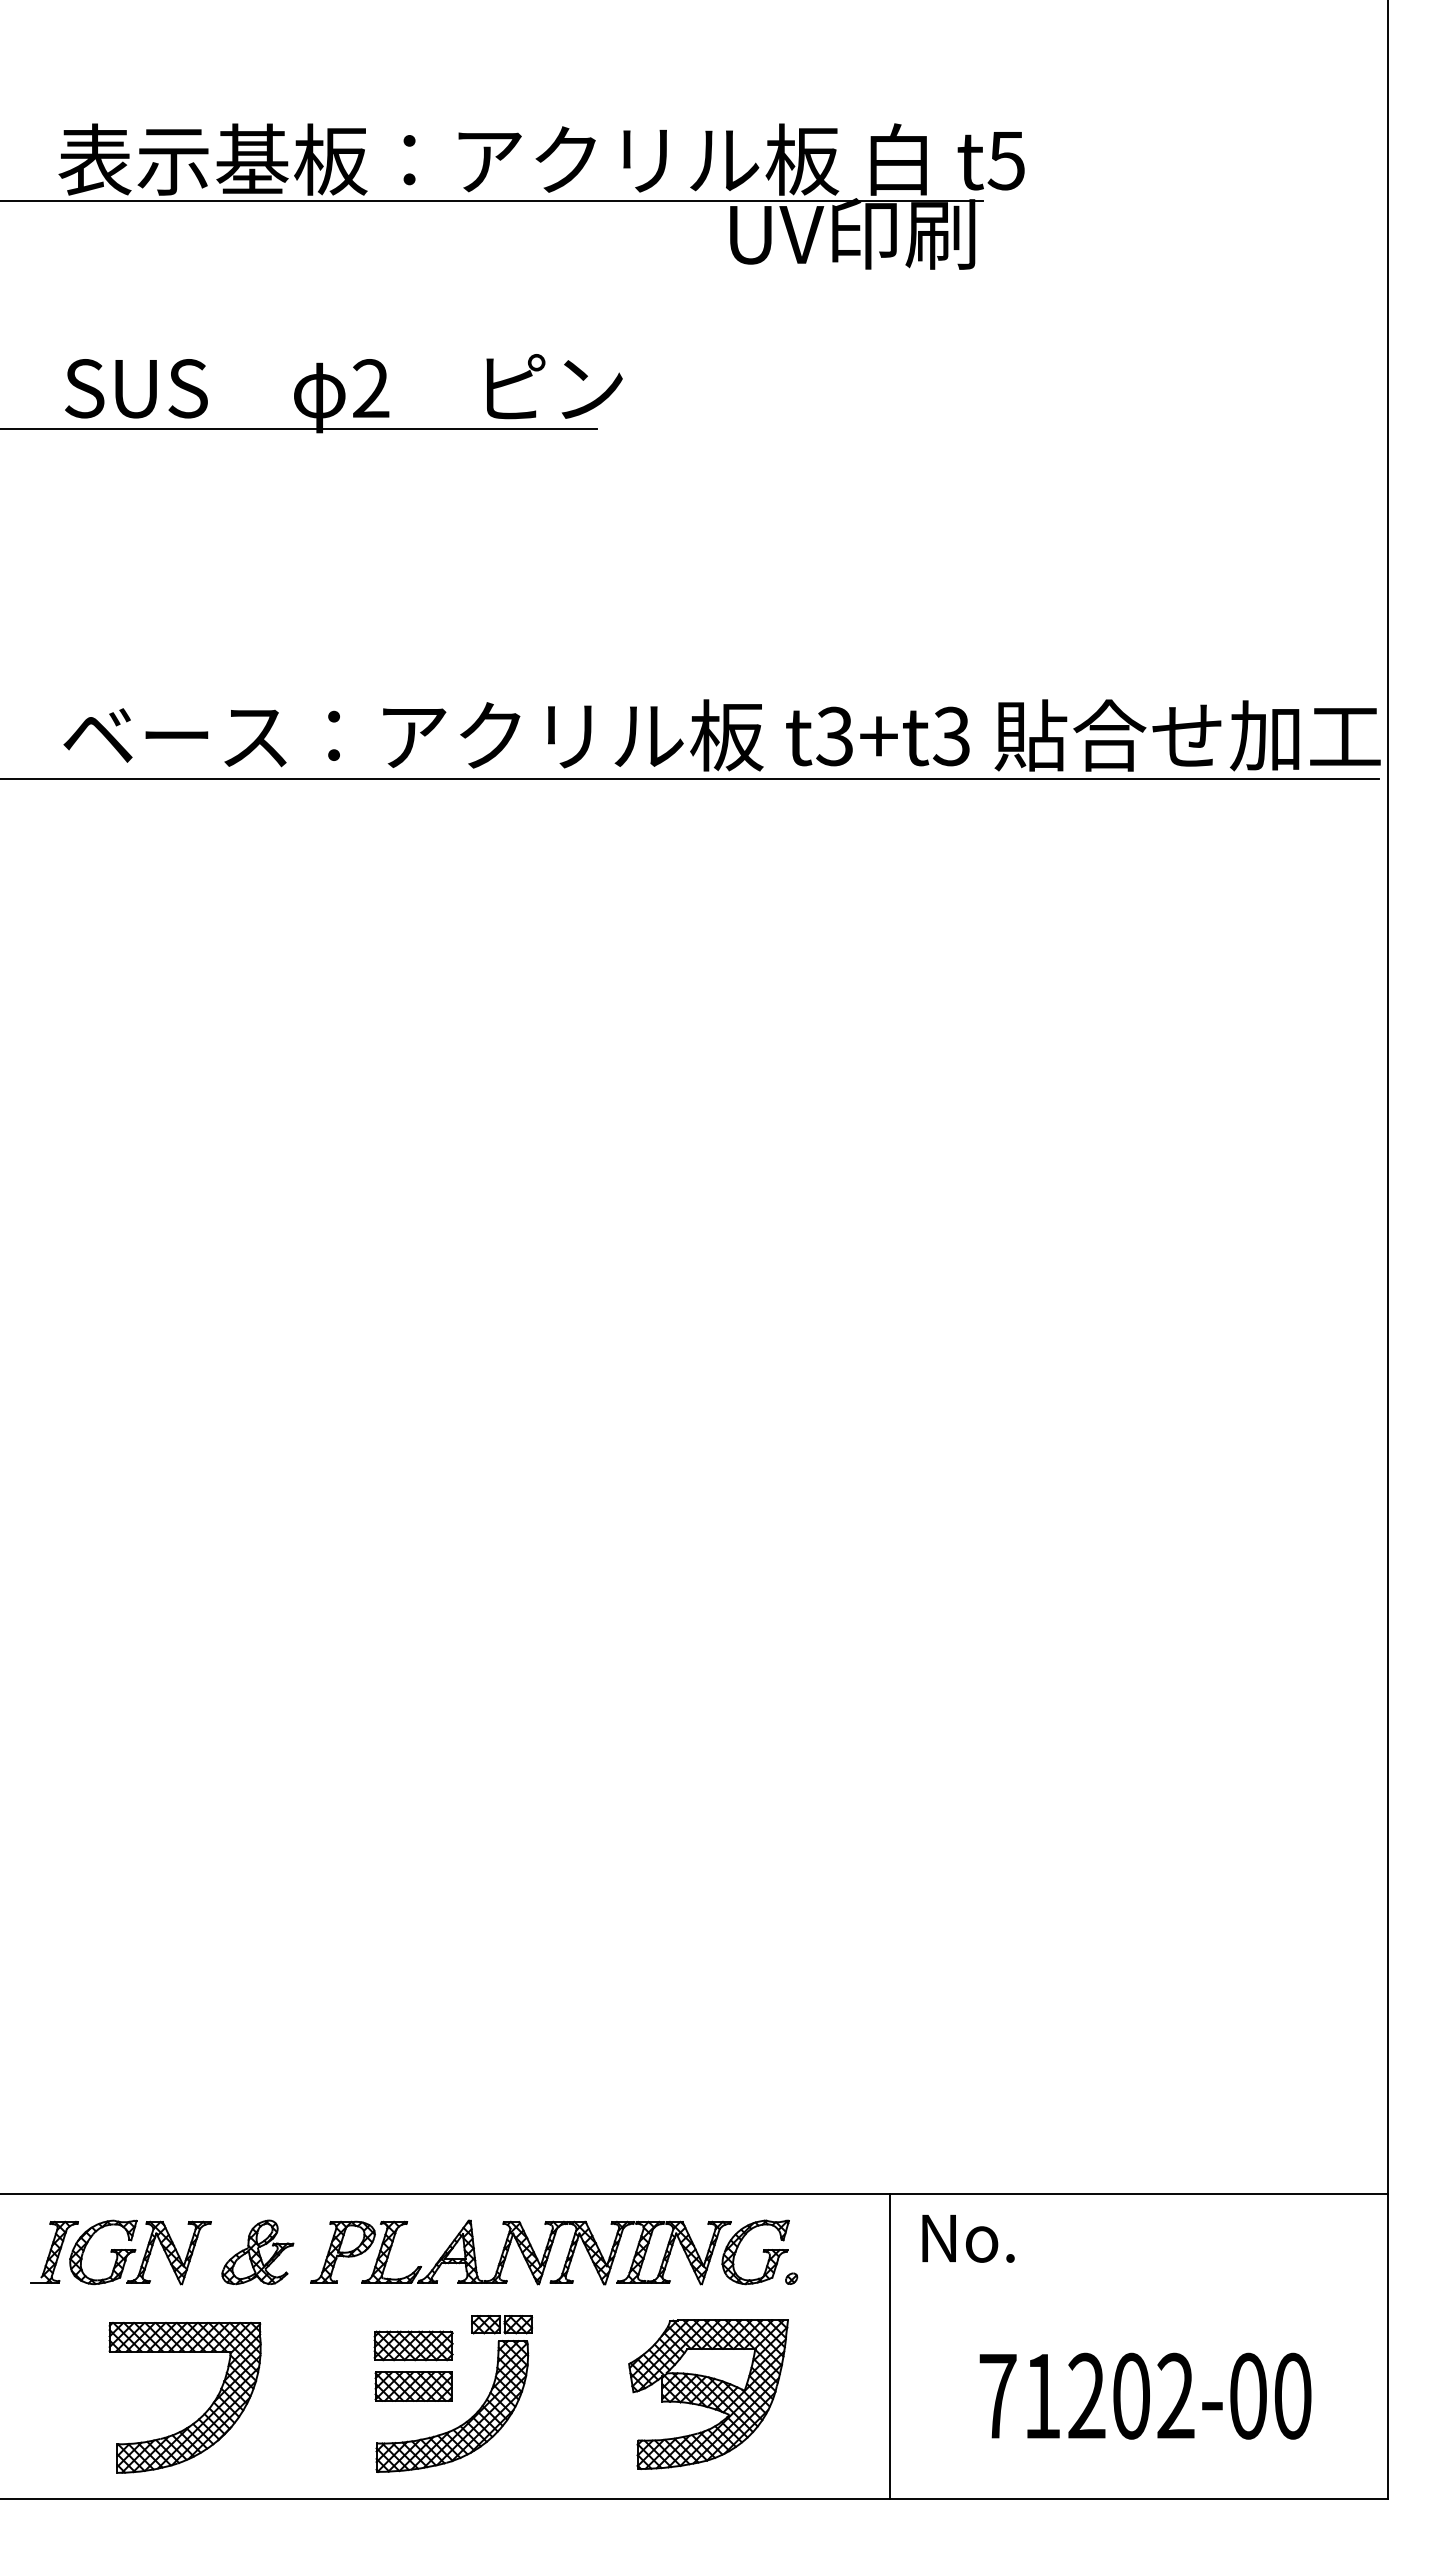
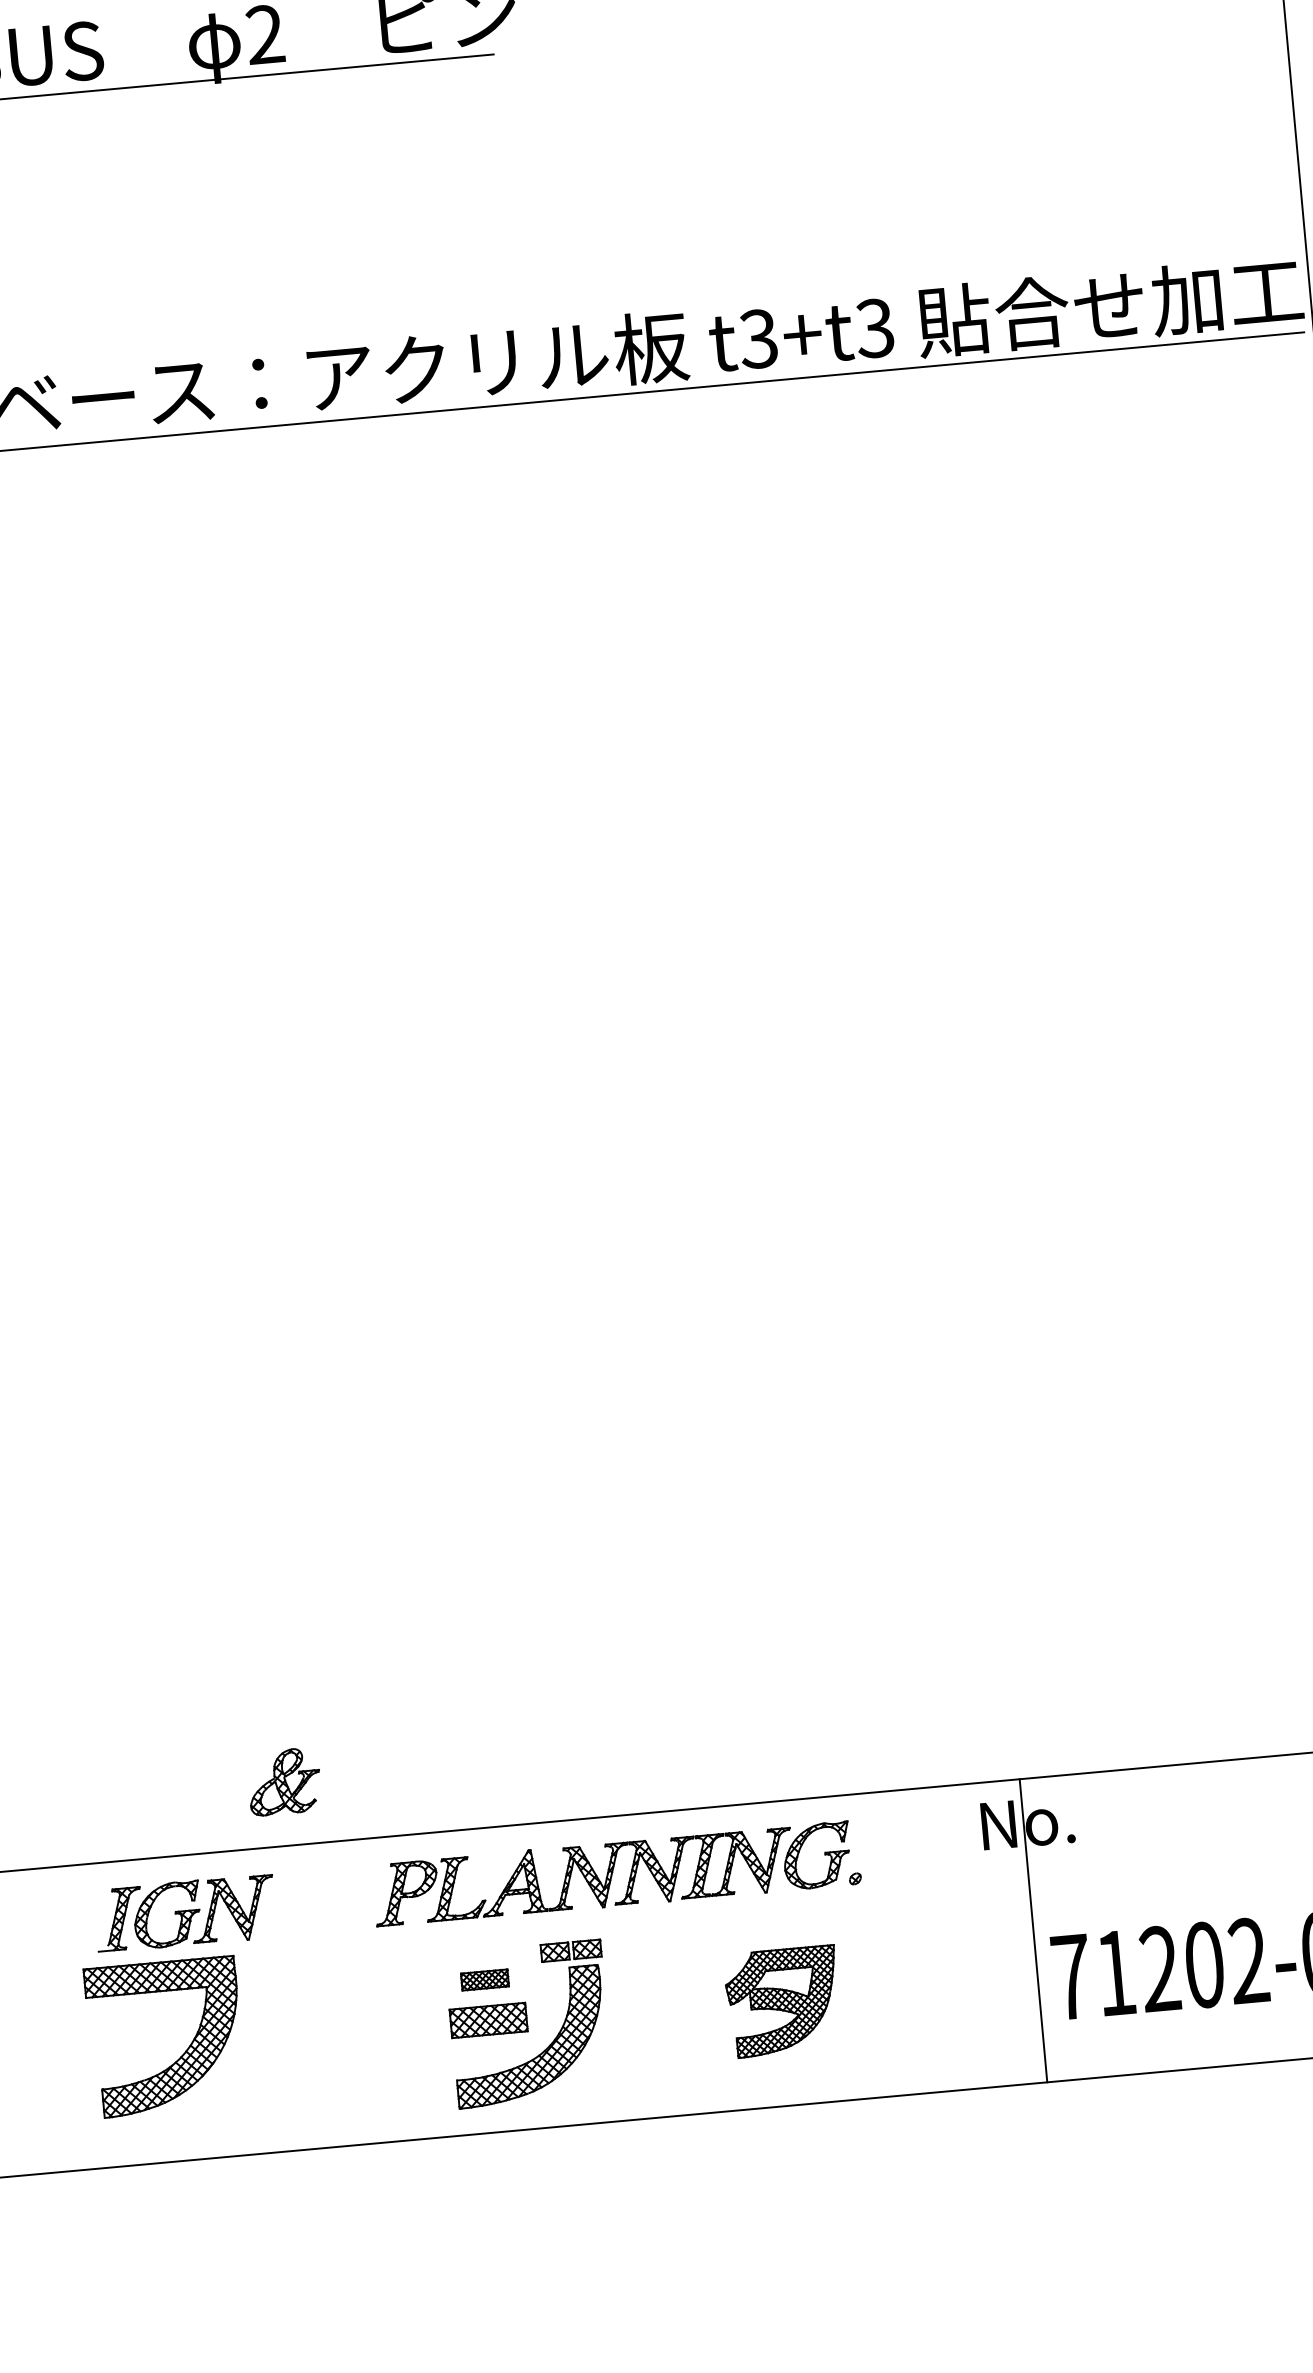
part: (257, 2252) -> (284, 1781), moved
part: (413, 2345) -> (484, 1979), size x0.6
line: (890, 2346) -> (1033, 1930), moved
part: (708, 2394) -> (783, 2001), size x0.7
part: (202, 2414) -> (184, 2052), moved

